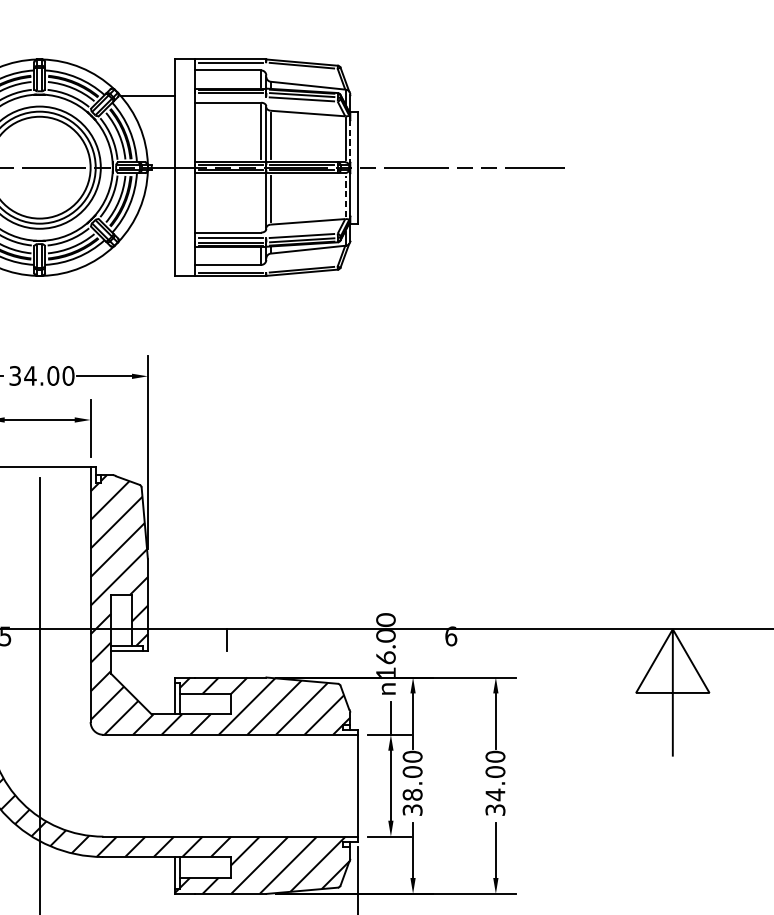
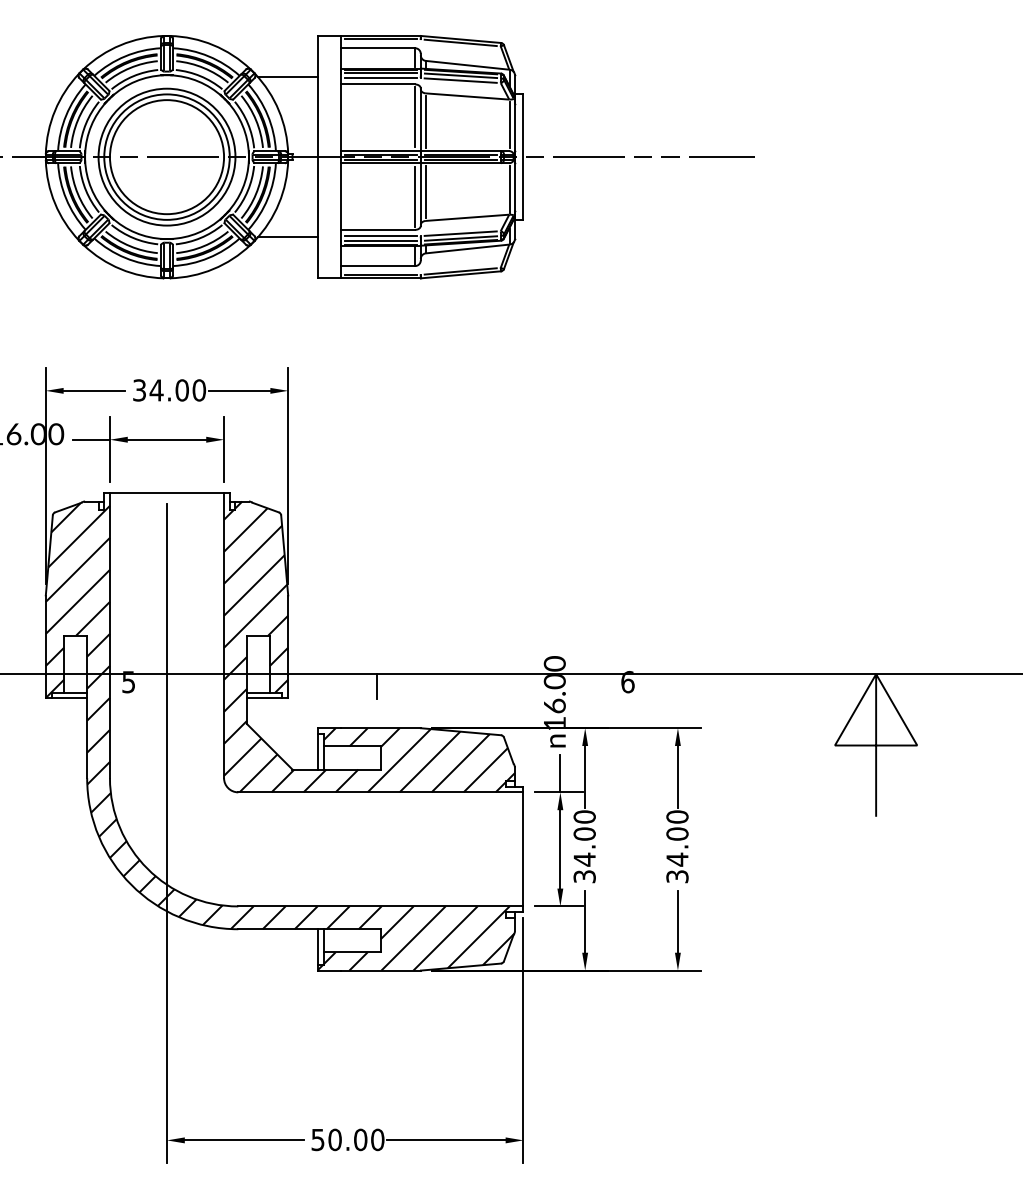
line: (230, 97) -> (380, 78), added
line: (349, 141) -> (514, 127), dashed -> solid
line: (345, 195) -> (509, 188), dashed -> solid
line: (261, 202) -> (415, 196), added
line: (148, 239) -> (288, 237), added
text: (412, 794) -> (584, 859), 38.00 -> 34.00

